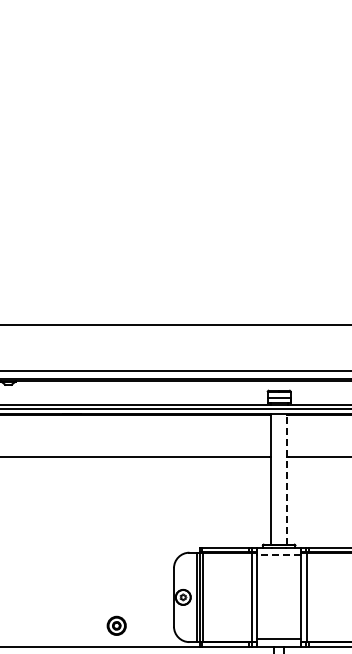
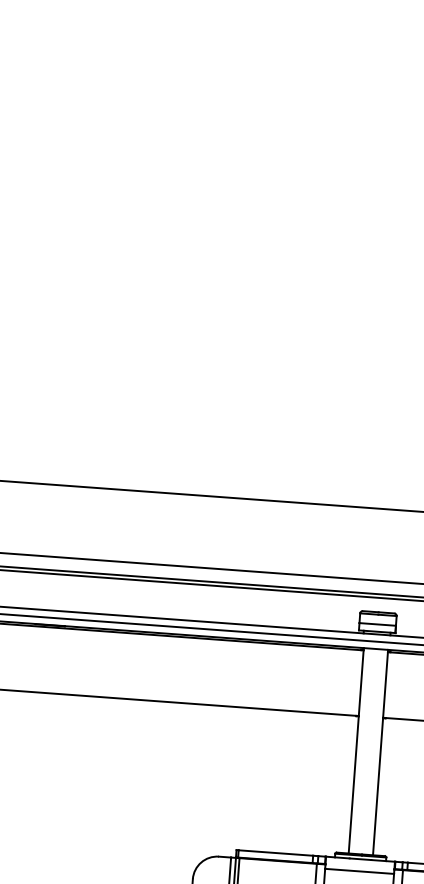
line: (286, 478) -> (379, 751), dashed -> solid
line: (279, 555) -> (360, 871), dashed -> solid

